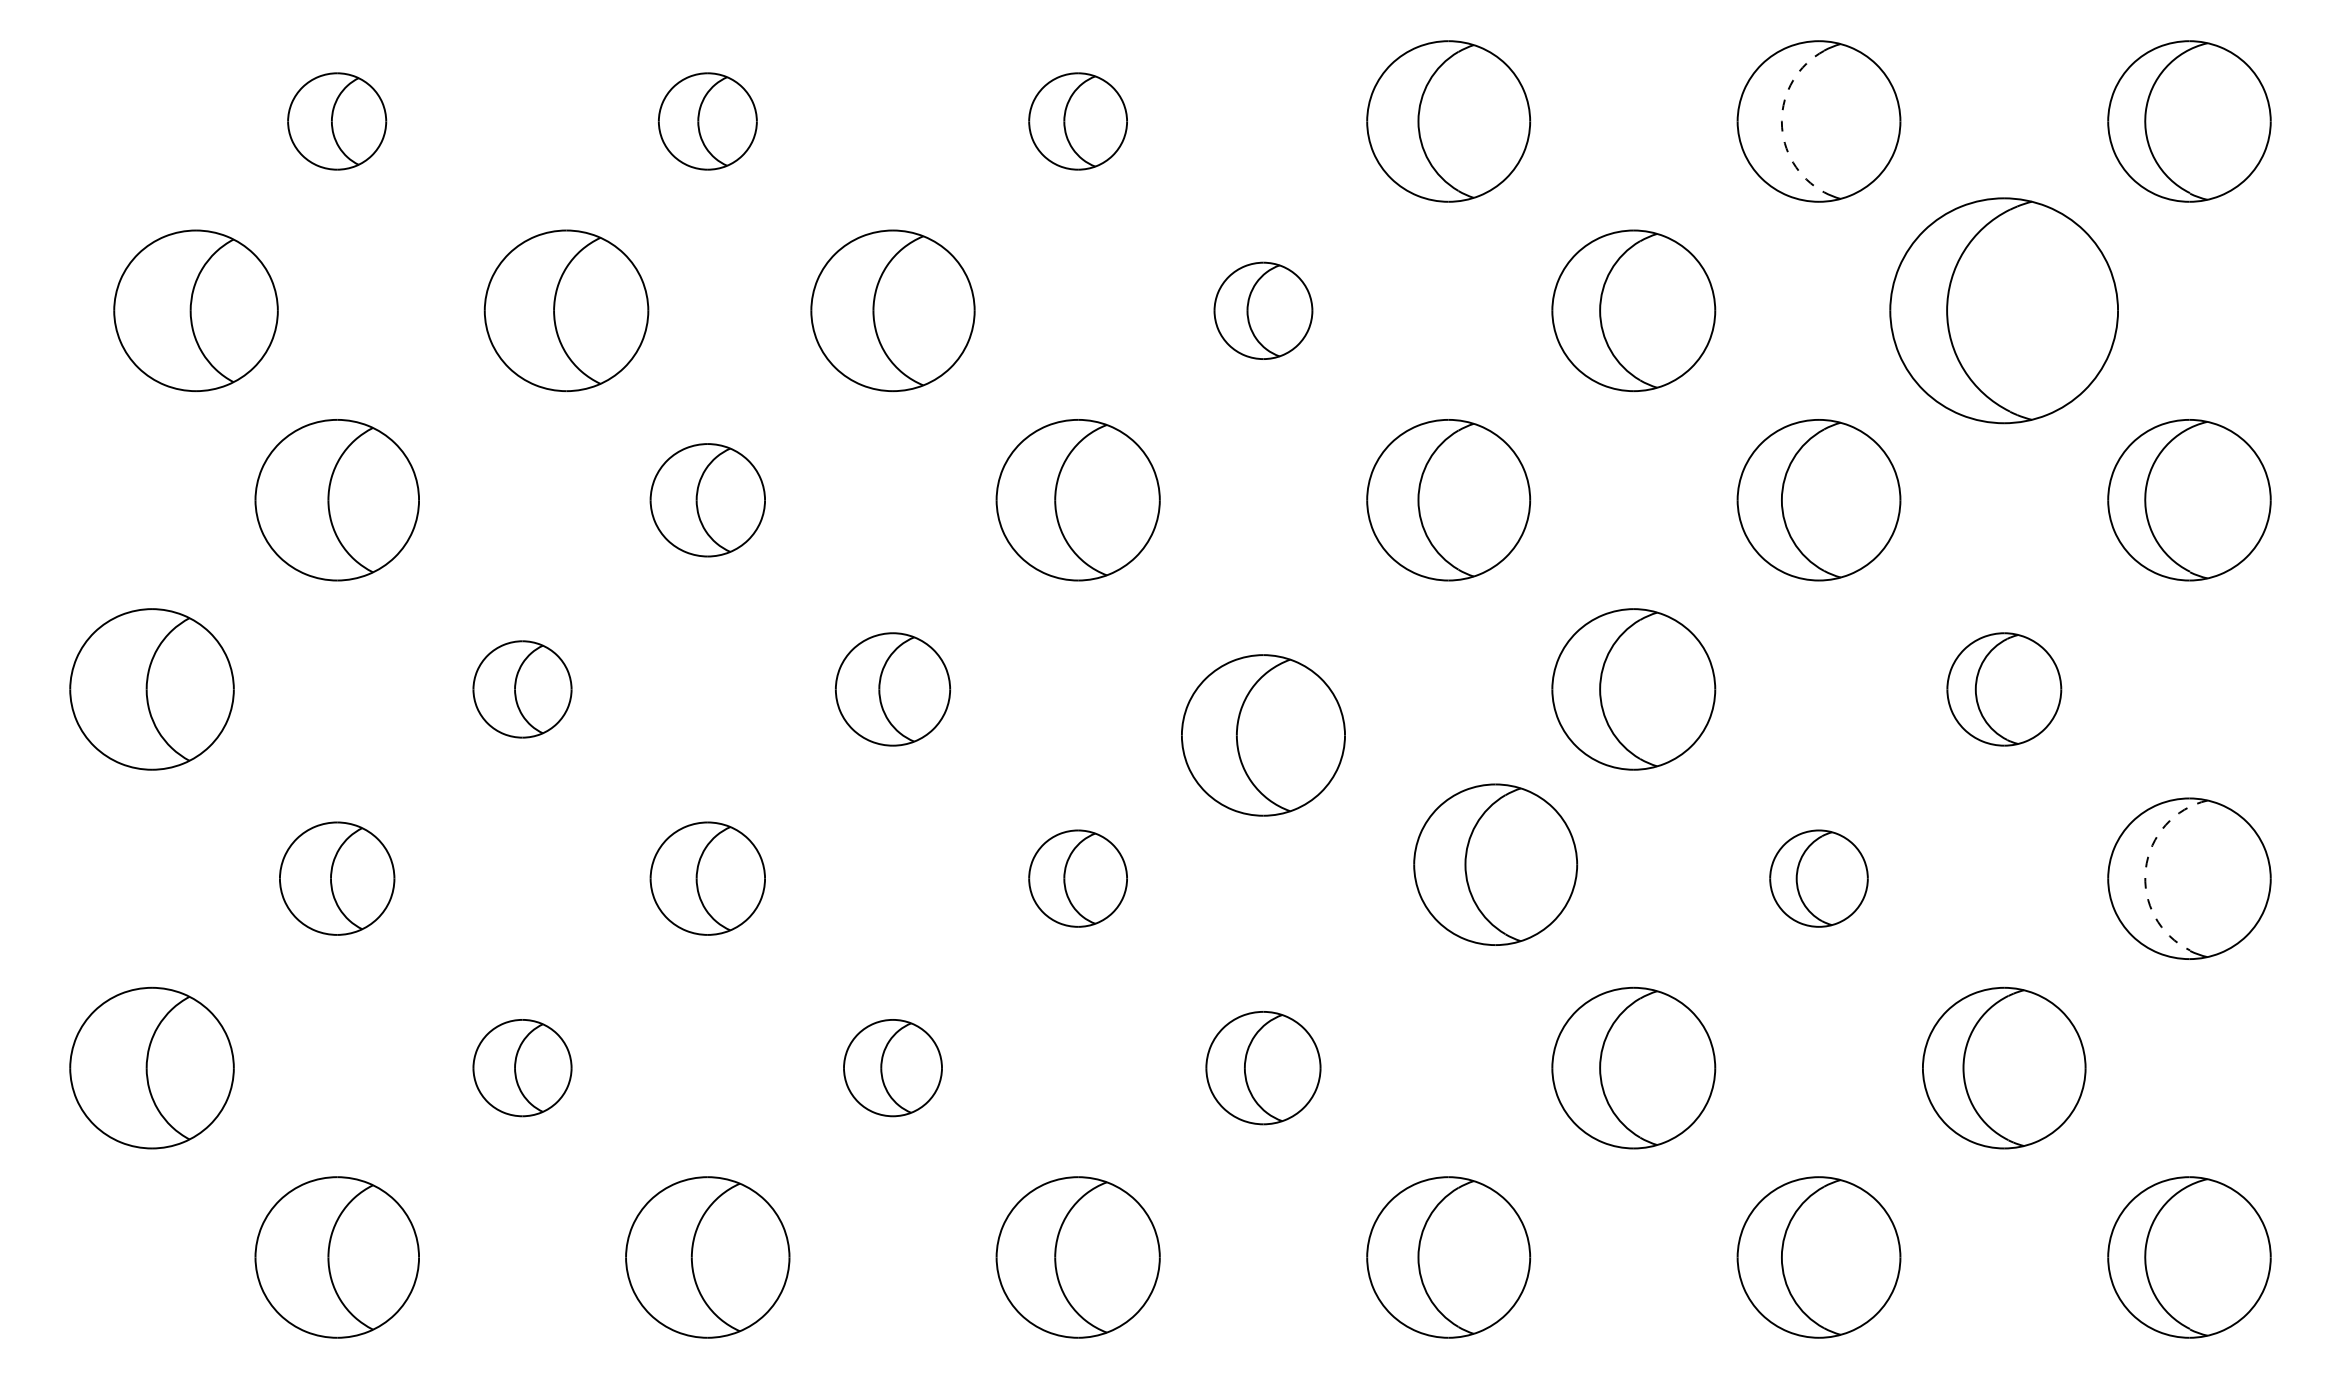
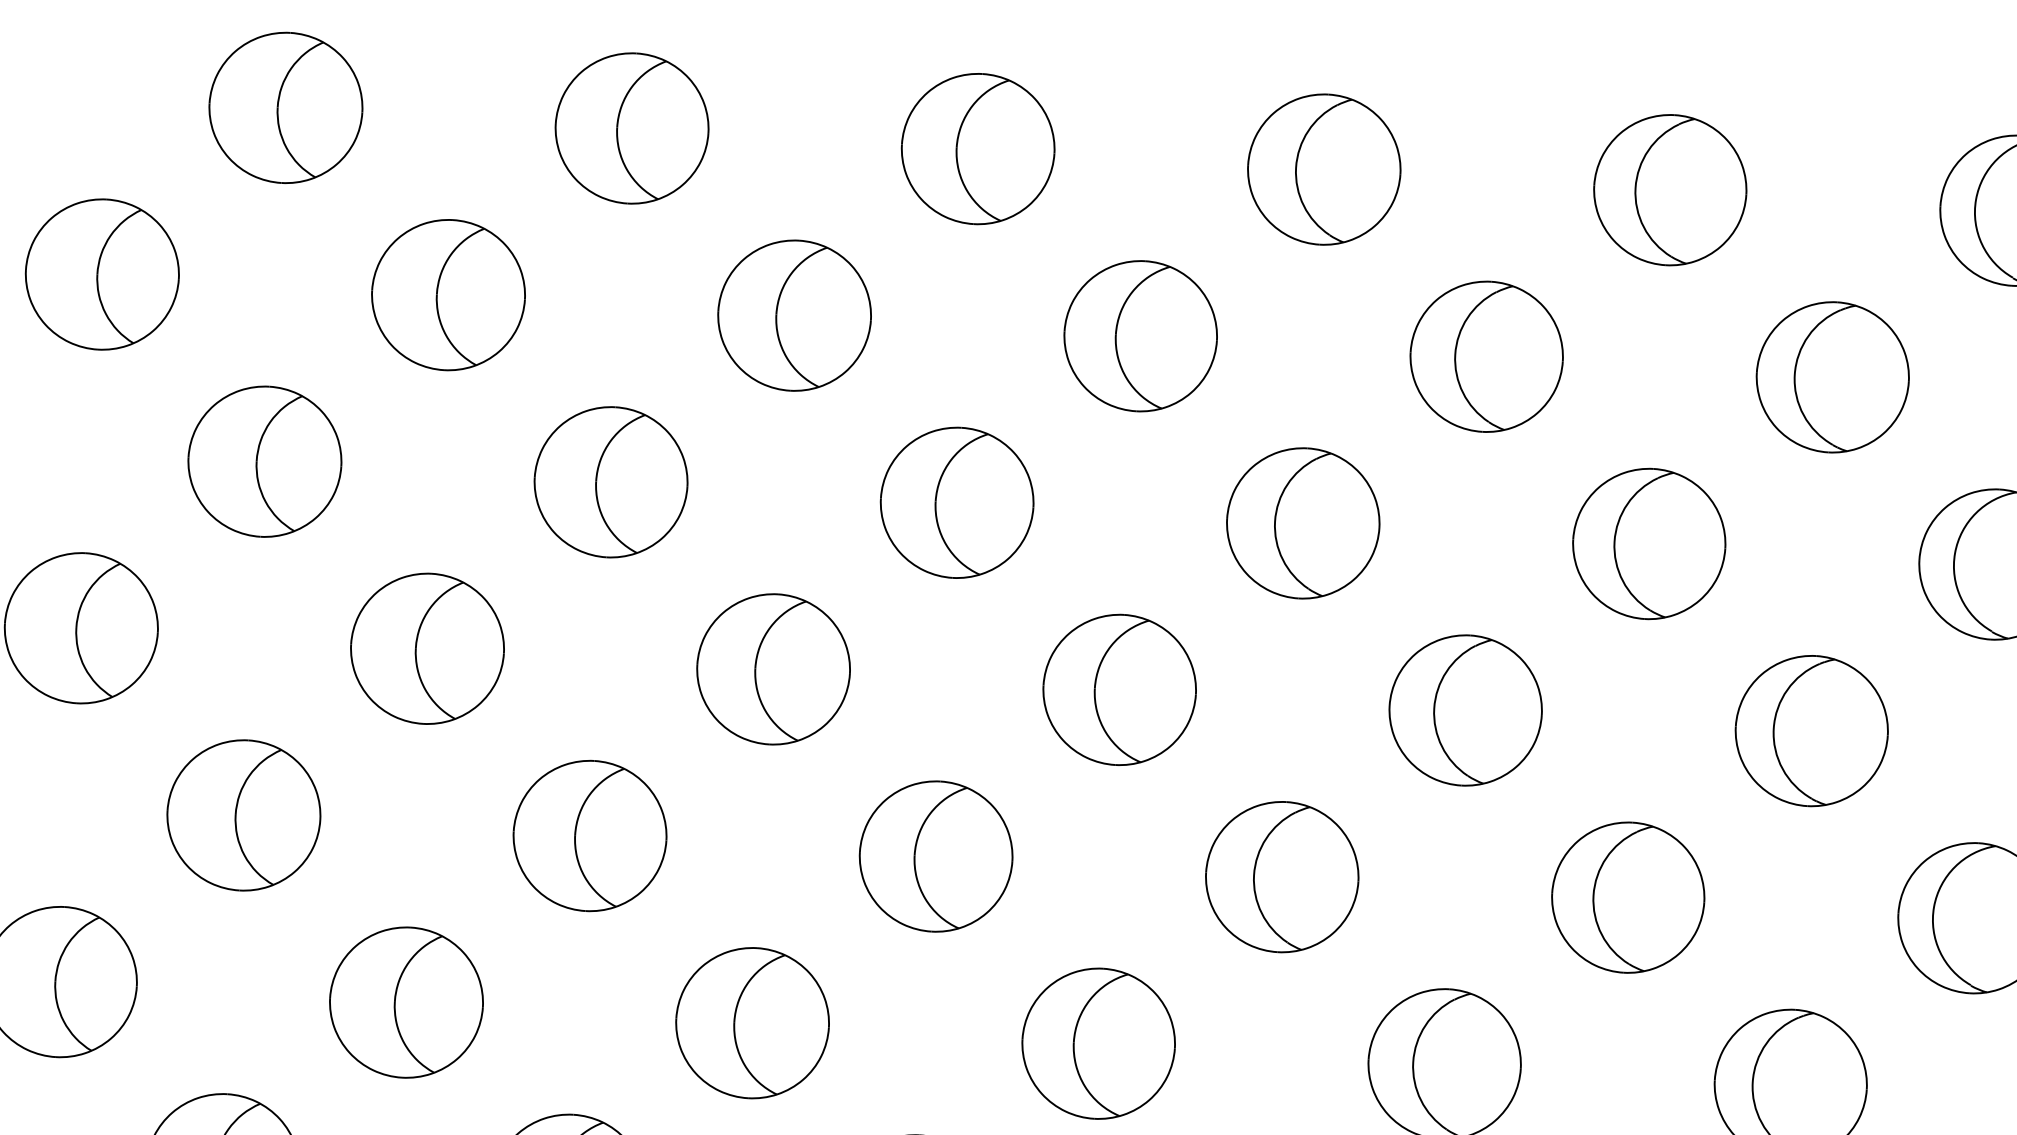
part: (336, 121) -> (285, 107), size x1.67
part: (707, 121) -> (631, 128), size x1.67
part: (1077, 121) -> (977, 149), size x1.67
arc: (1781, 121) -> (1635, 188), dashed -> solid
part: (195, 310) -> (101, 274), moved
part: (566, 310) -> (448, 294), moved
part: (1263, 310) -> (1140, 335), size x1.67
part: (2004, 310) -> (1833, 377), size x0.71
part: (707, 500) -> (610, 482), size x1.43
part: (522, 689) -> (427, 648), size x1.67
part: (892, 689) -> (773, 669), size x1.43
part: (2004, 689) -> (1812, 731), size x1.43
part: (1263, 735) -> (1119, 690), moved
part: (1495, 864) -> (1282, 876), moved
arc: (2145, 869) -> (1933, 907), dashed -> solid
part: (336, 878) -> (243, 815), size x1.43
part: (707, 878) -> (589, 835), size x1.43
part: (1077, 878) -> (935, 856), size x1.67
part: (1818, 878) -> (1627, 897), size x1.67
part: (522, 1067) -> (406, 1002), size x1.67
part: (892, 1067) -> (752, 1022), size x1.67
part: (1263, 1067) -> (1098, 1043), size x1.43

